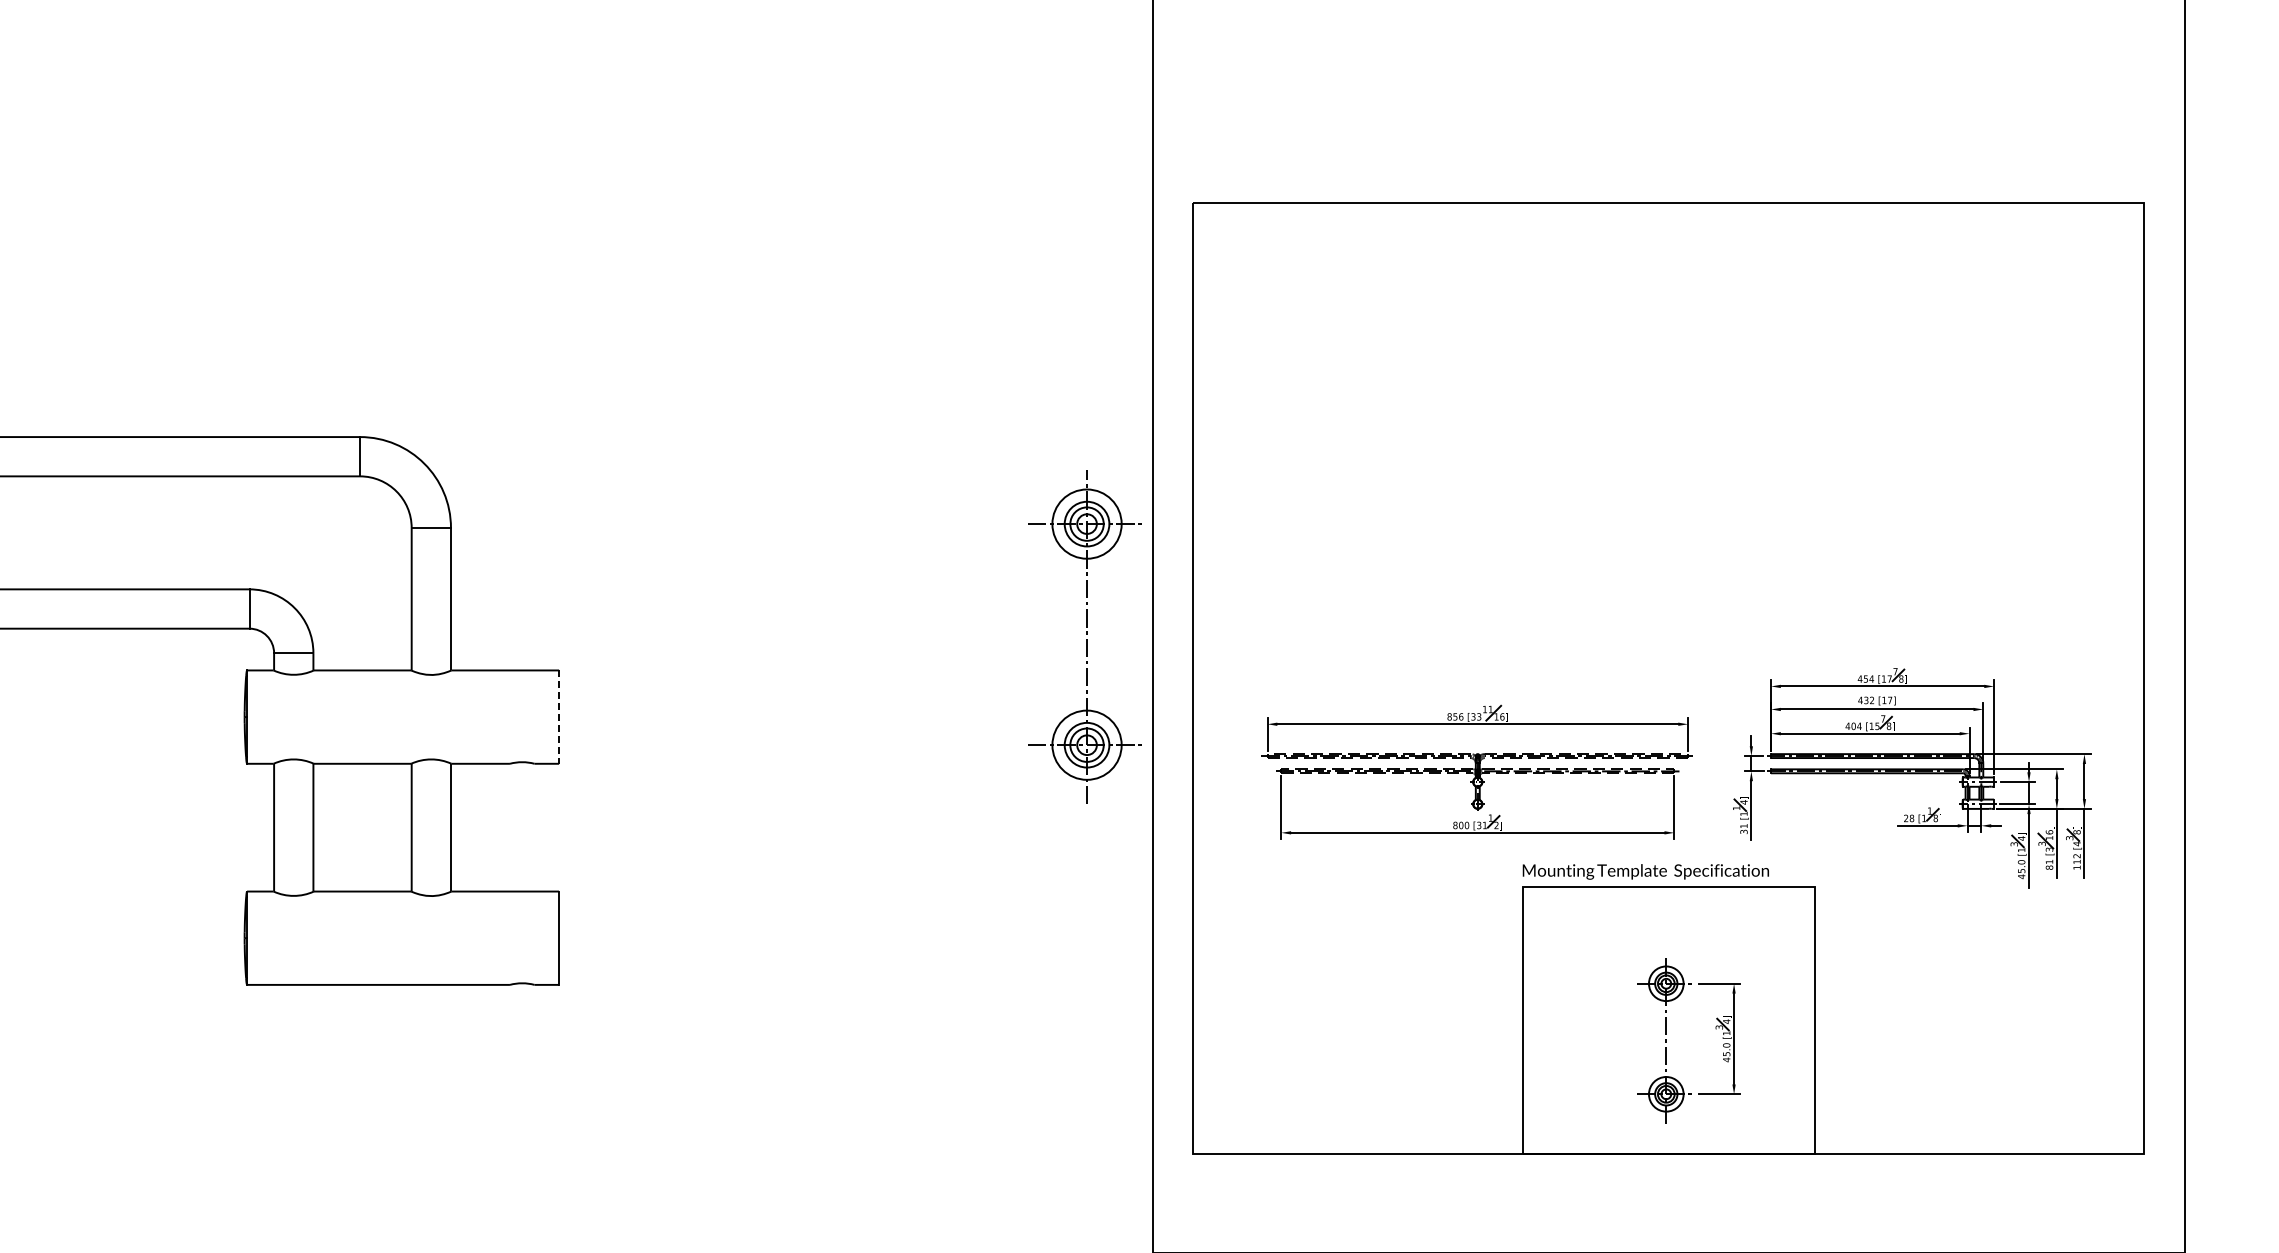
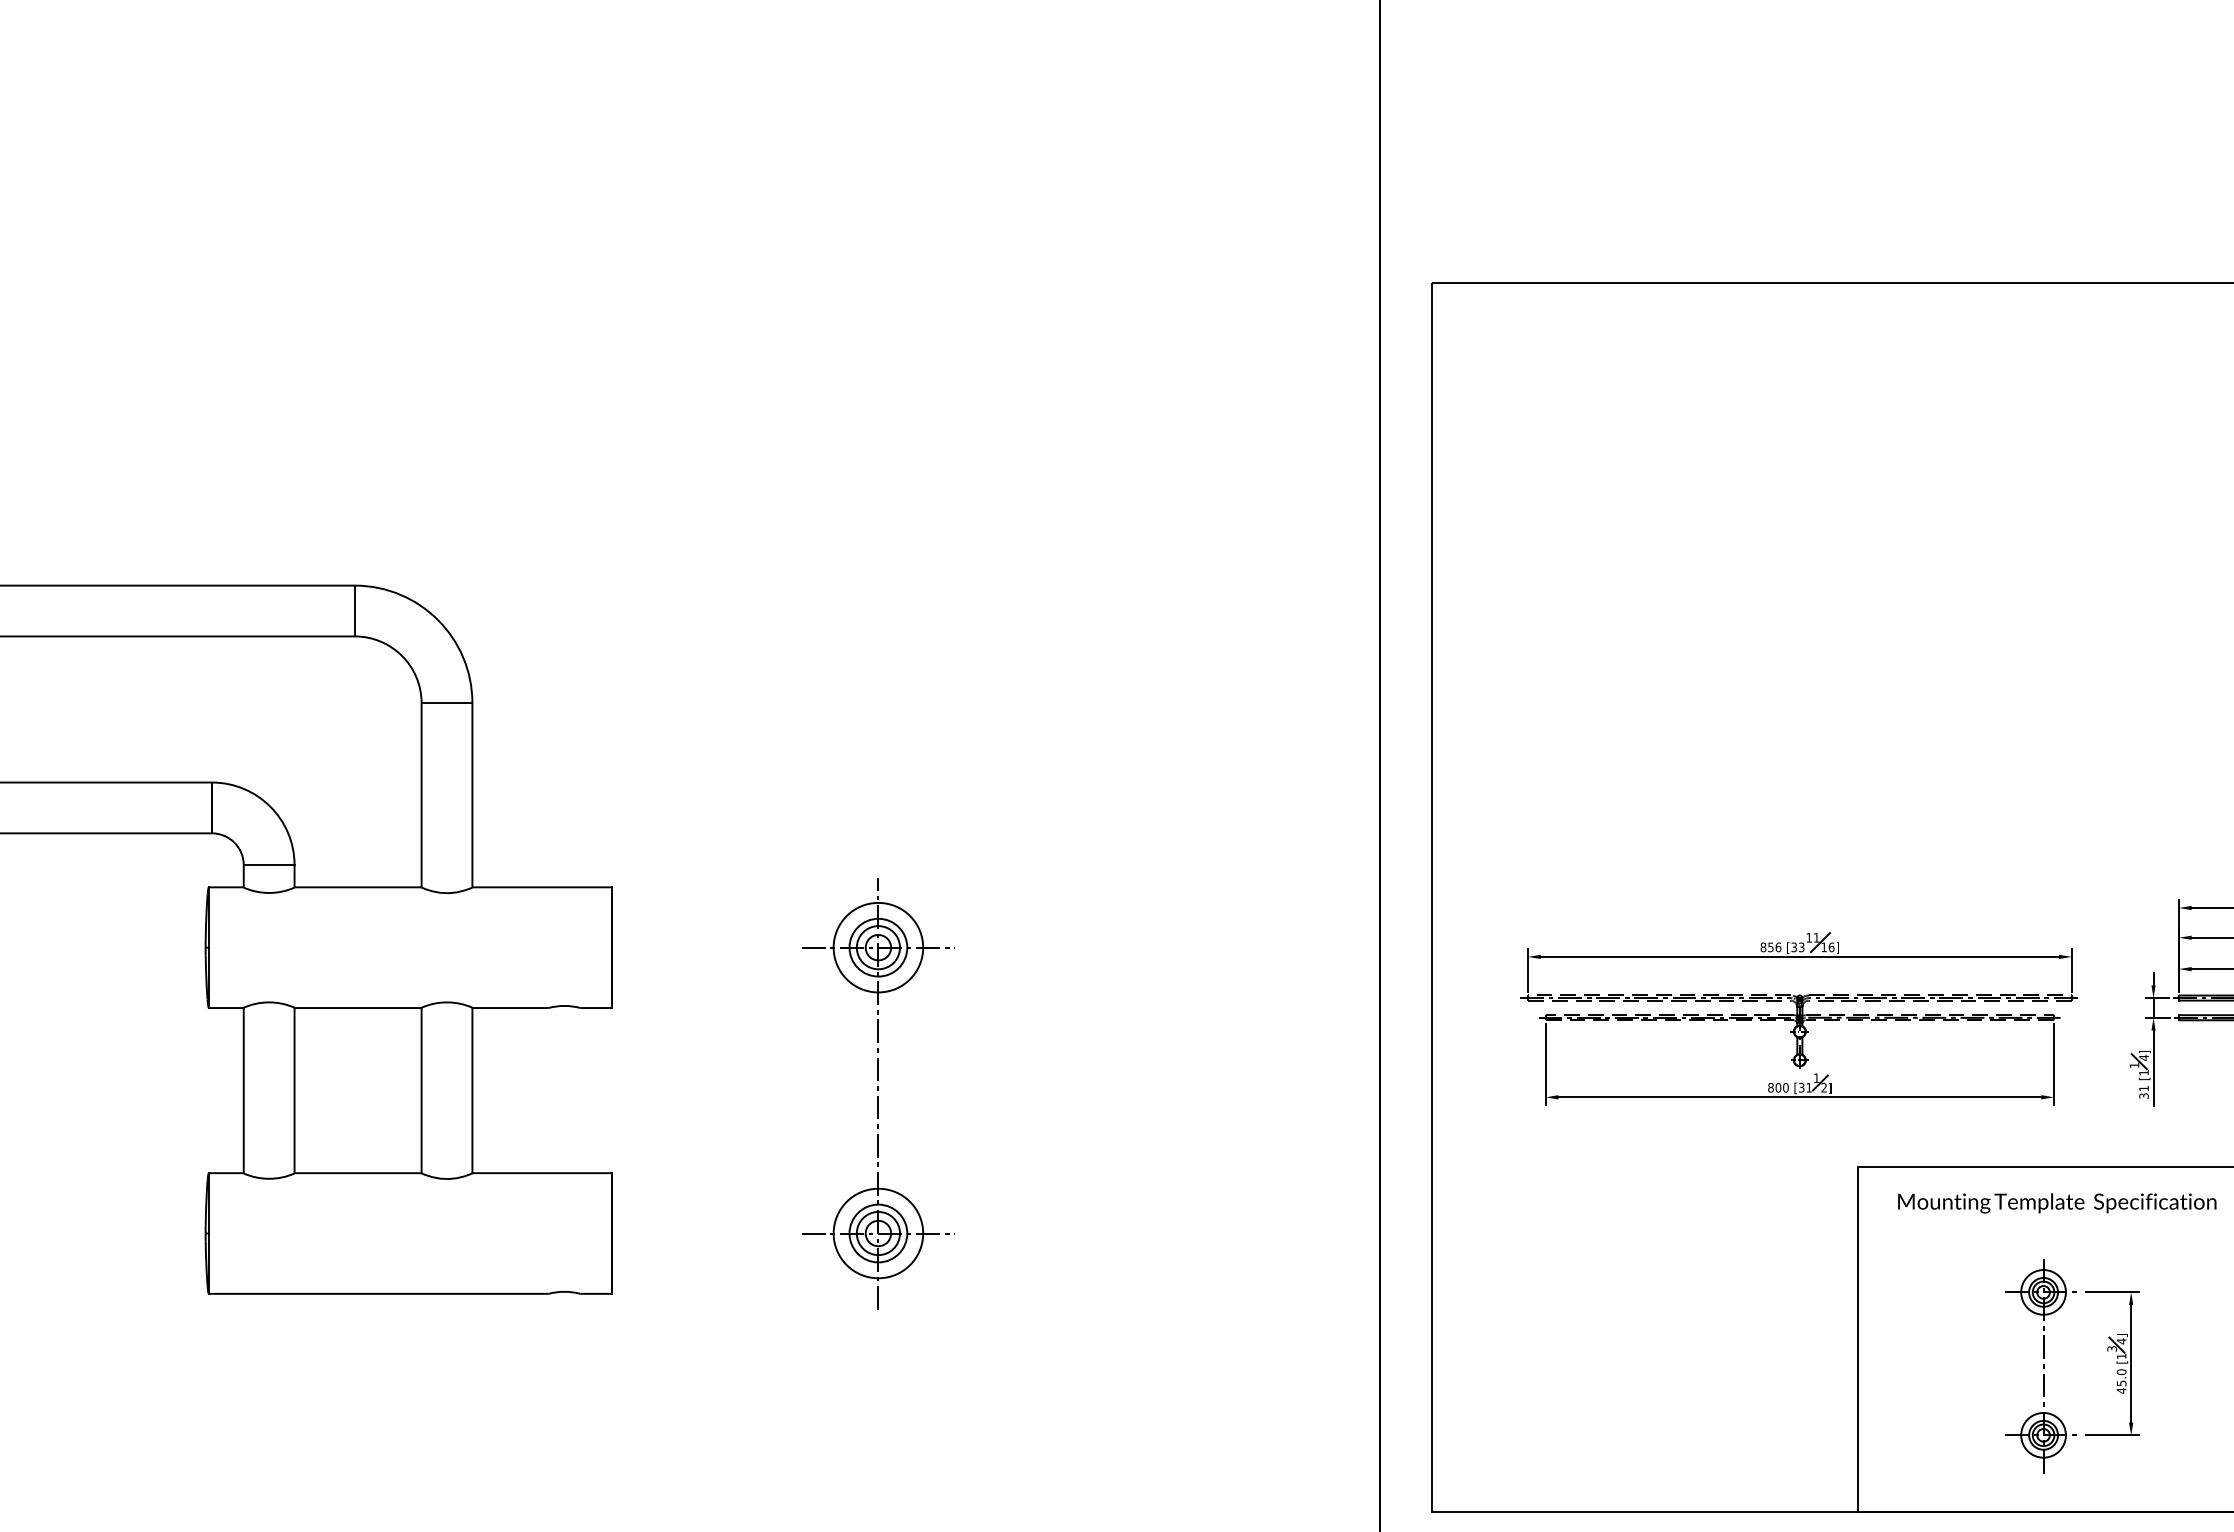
part: (1084, 636) -> (875, 1092), moved
line: (559, 717) -> (612, 948), dashed -> solid
text: (1645, 871) -> (2056, 1202), moved

